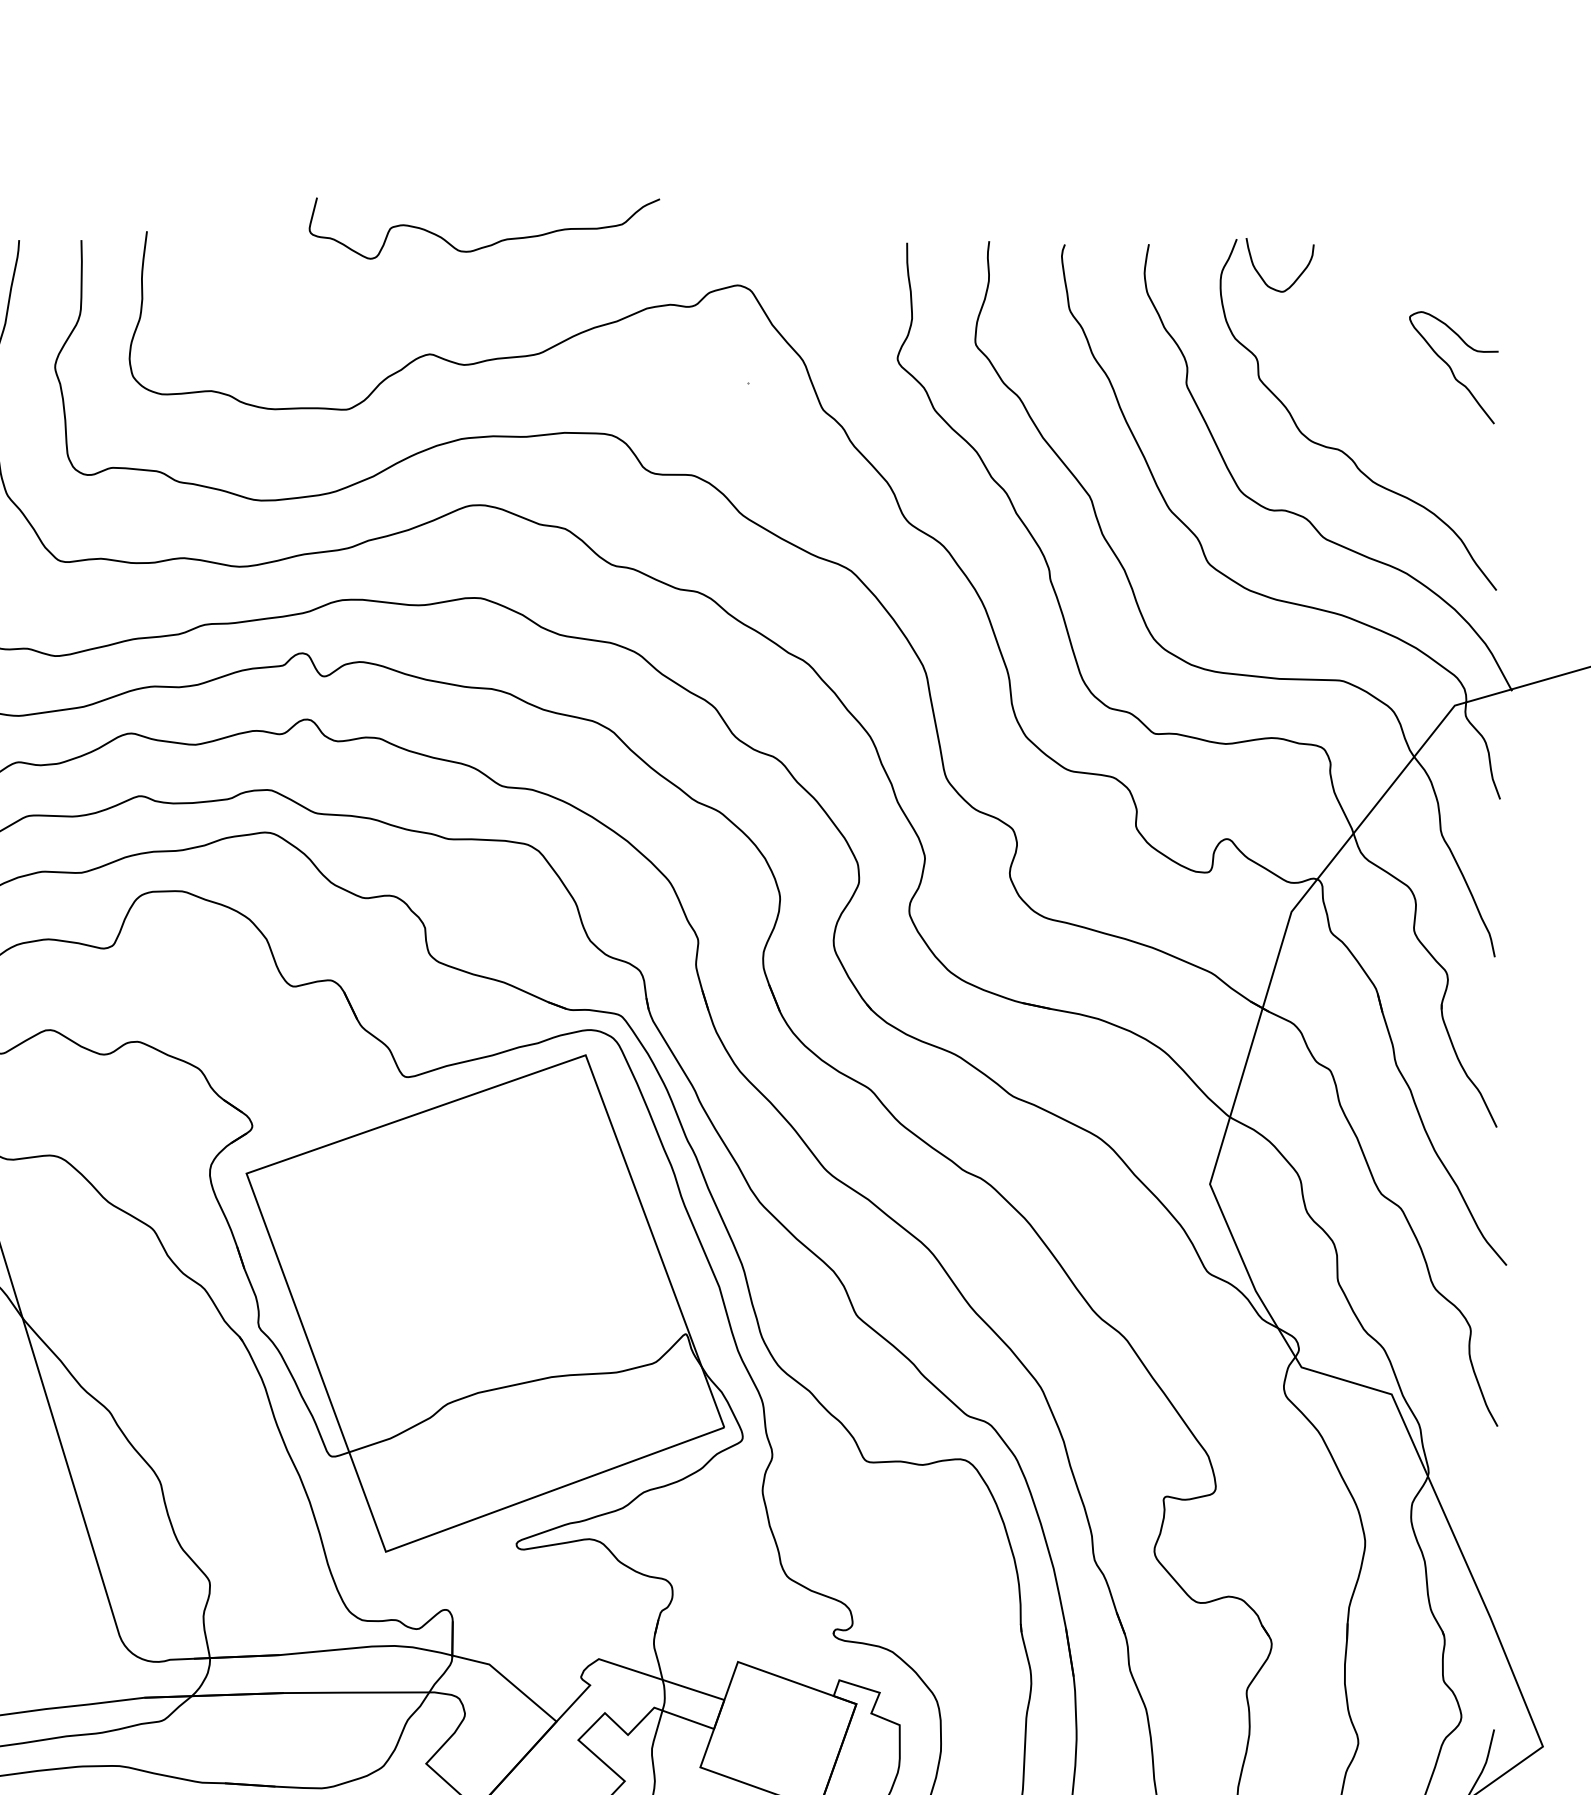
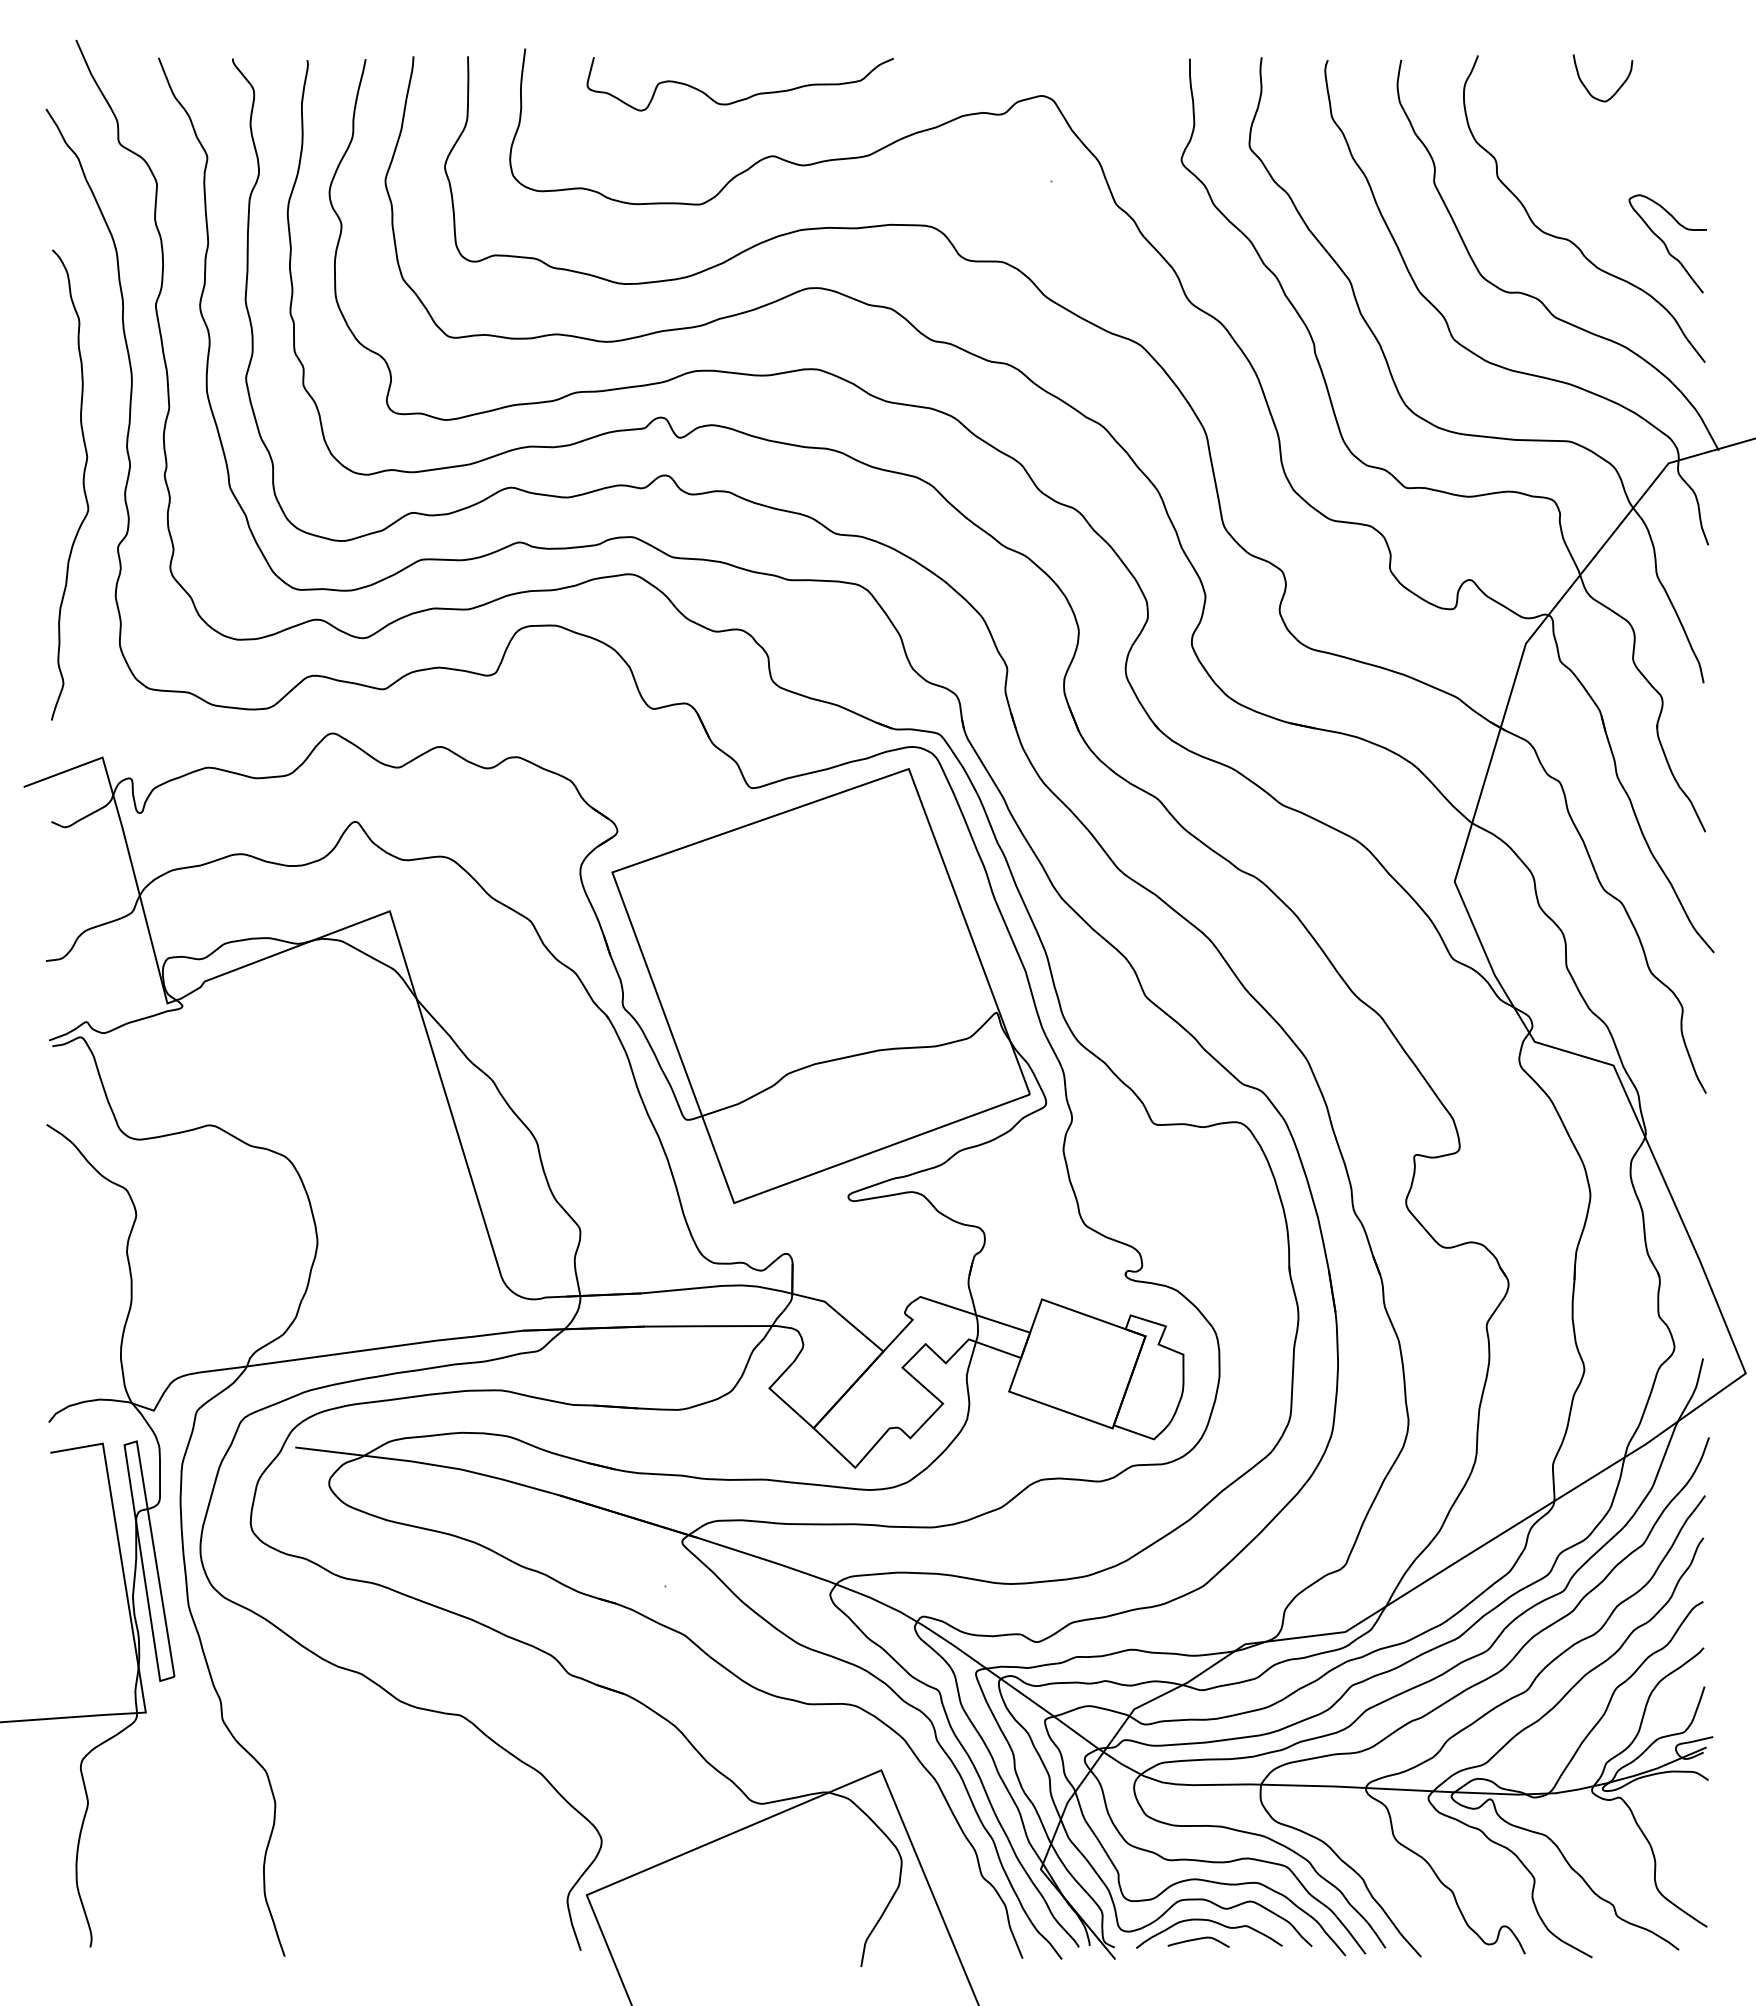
curve: (488, 244) -> (743, 98), moved
curve: (1262, 276) -> (1587, 88), moved
curve: (1452, 368) -> (1666, 244), moved

